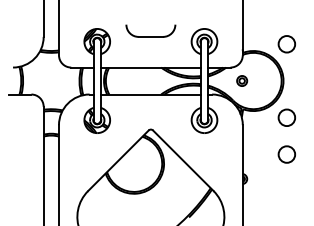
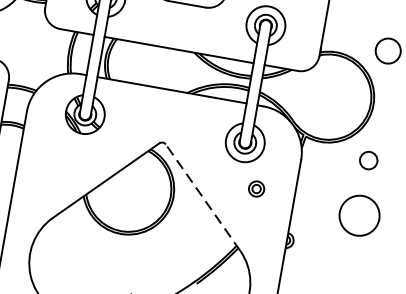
part: (242, 80) -> (257, 188), moved
circle: (286, 117) -> (368, 160), size x0.7
circle: (286, 154) -> (358, 215), size x1.6
line: (183, 160) -> (203, 197), solid -> dashed

